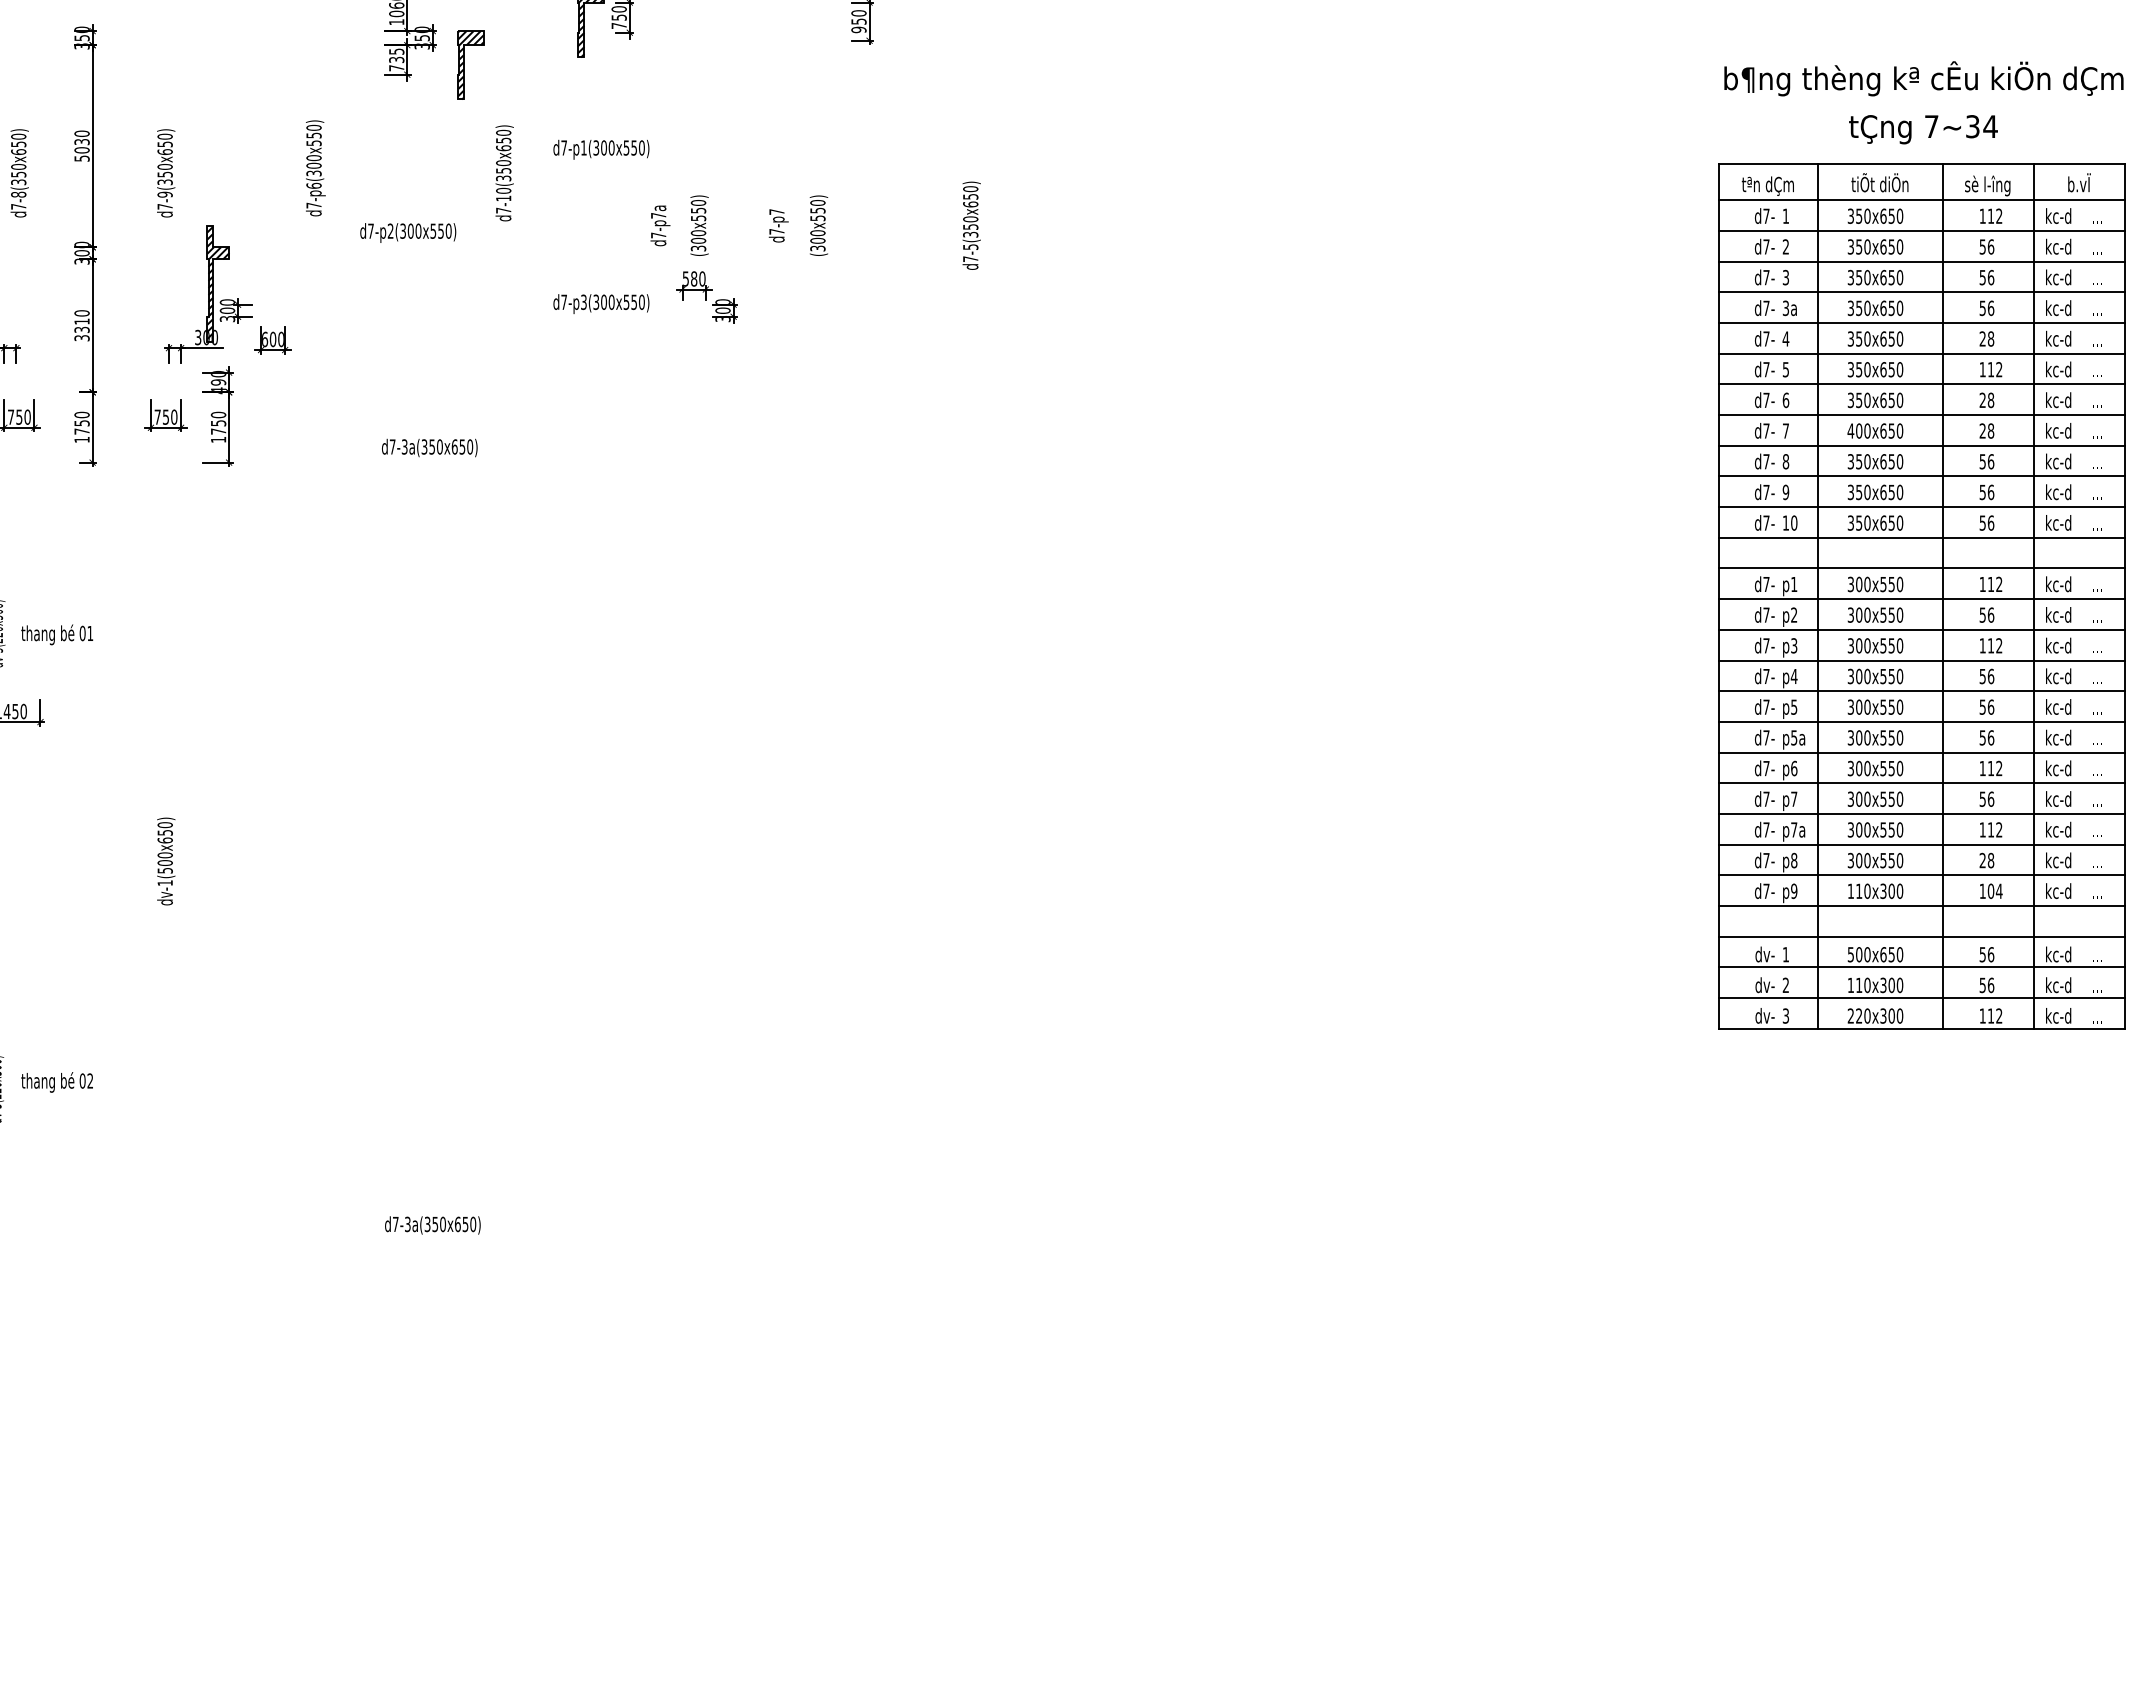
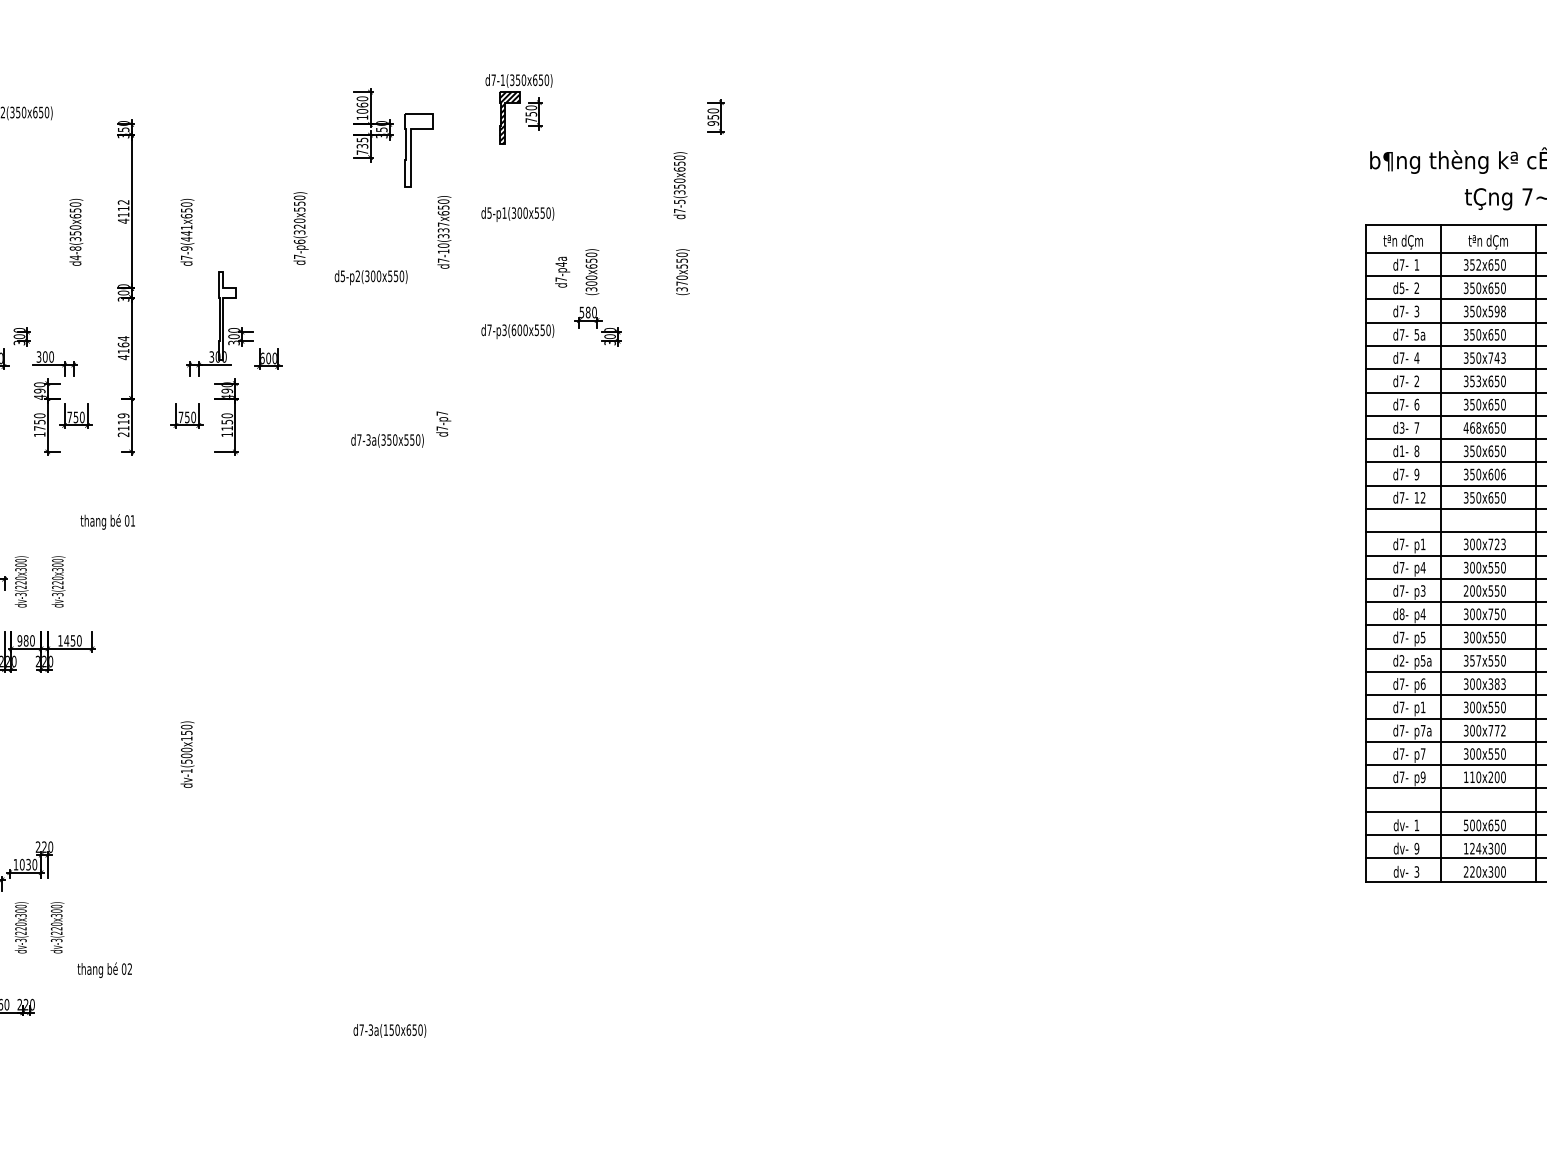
part: (470, 64) -> (418, 149), size x1.4
text: (81, 146) -> (123, 212), 5030 -> 4112
text: (563, 147) -> (489, 212), d7-p1(300x550) -> d5-p1(300x550)
text: (313, 165) -> (299, 226), d7-p6(300x550) -> d7-p6(320x550)
text: (503, 166) -> (443, 227), d7-10(350x650) -> d7-10(337x650)
text: (164, 174) -> (186, 233), d7-9(350x650) -> d7-9(441x650)
text: (1879, 184) -> (1487, 240), tiÕt diÖn -> tªn dÇm
text: (18, 206) -> (75, 257), d7-8(350x650) -> d4-8(350x650)
text: (658, 215) -> (561, 264), d7-p7a -> d7-p4a
text: (1867, 215) -> (1478, 264), 350x650 -> 352x650
text: (698, 218) -> (591, 266), (300x550) -> (300x650)
text: (778, 225) -> (443, 423), moved
text: (971, 225) -> (680, 185), moved
text: (370, 230) -> (342, 275), d7-p2(300x550) -> d5-p2(300x550)
text: (817, 240) -> (681, 283), (300x550) -> (370x550)
text: (1766, 246) -> (1402, 287), d7- -> d5-
text: (1891, 277) -> (1497, 311), 350x650 -> 350x598
hatch: (218, 283) -> (227, 315), removed
text: (596, 302) -> (514, 330), d7-p3(300x550) -> d7-p3(600x550)
text: (1785, 307) -> (1416, 334), 3a -> 5a
text: (81, 325) -> (123, 347), 3310 -> 4164
text: (1891, 338) -> (1497, 357), 350x650 -> 350x743
text: (1785, 369) -> (1416, 381), 5 -> 2
text: (1867, 369) -> (1478, 381), 350x650 -> 353x650
text: (81, 427) -> (123, 425), 1750 -> 2119
text: (1766, 430) -> (1402, 427), d7- -> d3-
text: (1863, 430) -> (1475, 427), 400x650 -> 468x650
text: (218, 431) -> (227, 428), 1750 -> 1150
text: (454, 446) -> (406, 439), d7-3a(350x650) -> d7-3a(350x550)
text: (1766, 461) -> (1402, 451), d7- -> d1-
text: (1895, 492) -> (1500, 474), 350x650 -> 350x606
text: (1794, 522) -> (1423, 497), 10 -> 12
text: (1891, 584) -> (1497, 544), 300x550 -> 300x723
text: (1793, 614) -> (1422, 567), p2 -> p4
text: (57, 634) -> (108, 521), moved
text: (1850, 645) -> (1465, 590), 300x550 -> 200x550
text: (1766, 676) -> (1402, 614), d7- -> d8-
text: (1883, 676) -> (1490, 614), 300x550 -> 300x750
text: (1766, 737) -> (1402, 660), d7- -> d2-
text: (1863, 737) -> (1475, 660), 300x550 -> 357x550
text: (1891, 768) -> (1497, 684), 300x550 -> 300x383
text: (1794, 798) -> (1423, 706), p7 -> p1
text: (1891, 829) -> (1497, 730), 300x550 -> 300x772
text: (164, 840) -> (186, 738), dv-1(500x650) -> dv-1(500x150)
text: (1794, 860) -> (1423, 753), p8 -> p7
text: (1883, 891) -> (1490, 777), 110x300 -> 110x200
text: (1785, 985) -> (1416, 848), 2 -> 9
text: (1863, 985) -> (1475, 848), 110x300 -> 124x300
text: (56, 1082) -> (104, 970), moved
text: (427, 1224) -> (385, 1030), d7-3a(350x650) -> d7-3a(150x650)

